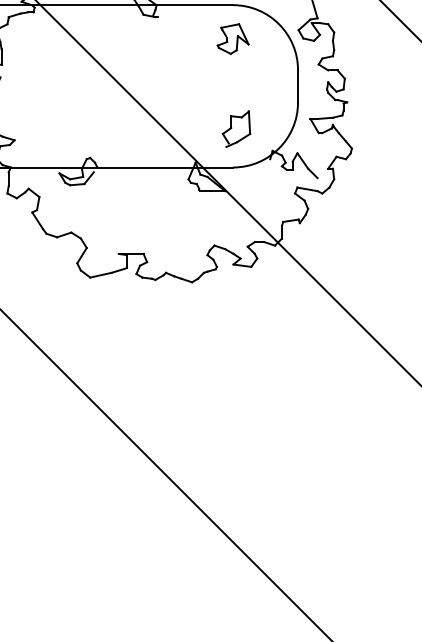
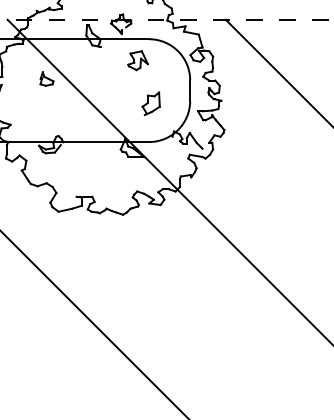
part: (232, 38) -> (137, 60), moved
part: (71, 67) -> (46, 78), added
part: (235, 128) -> (150, 103), moved

